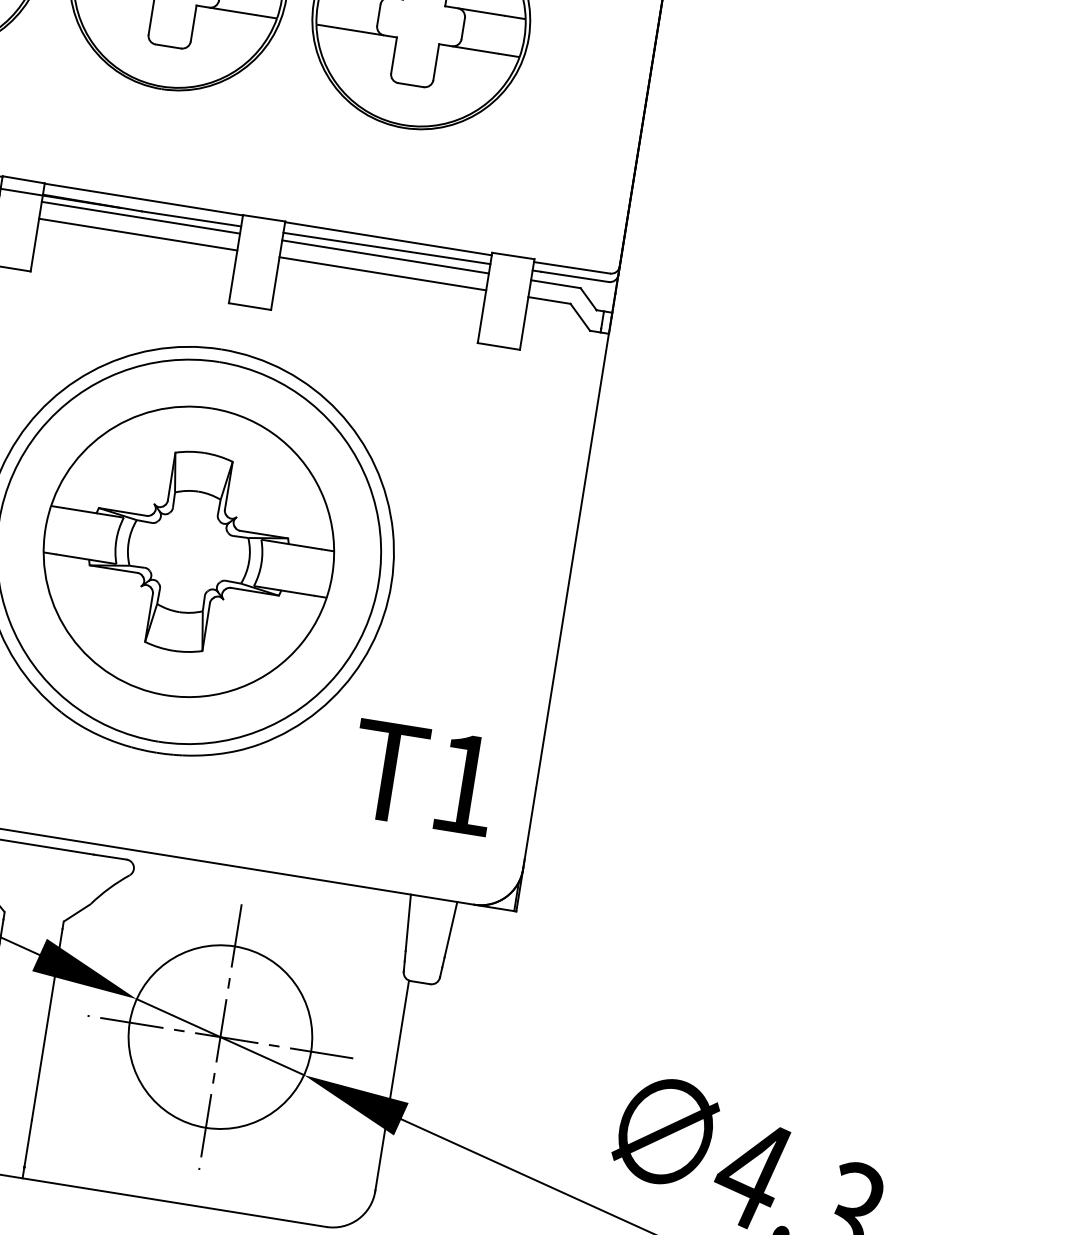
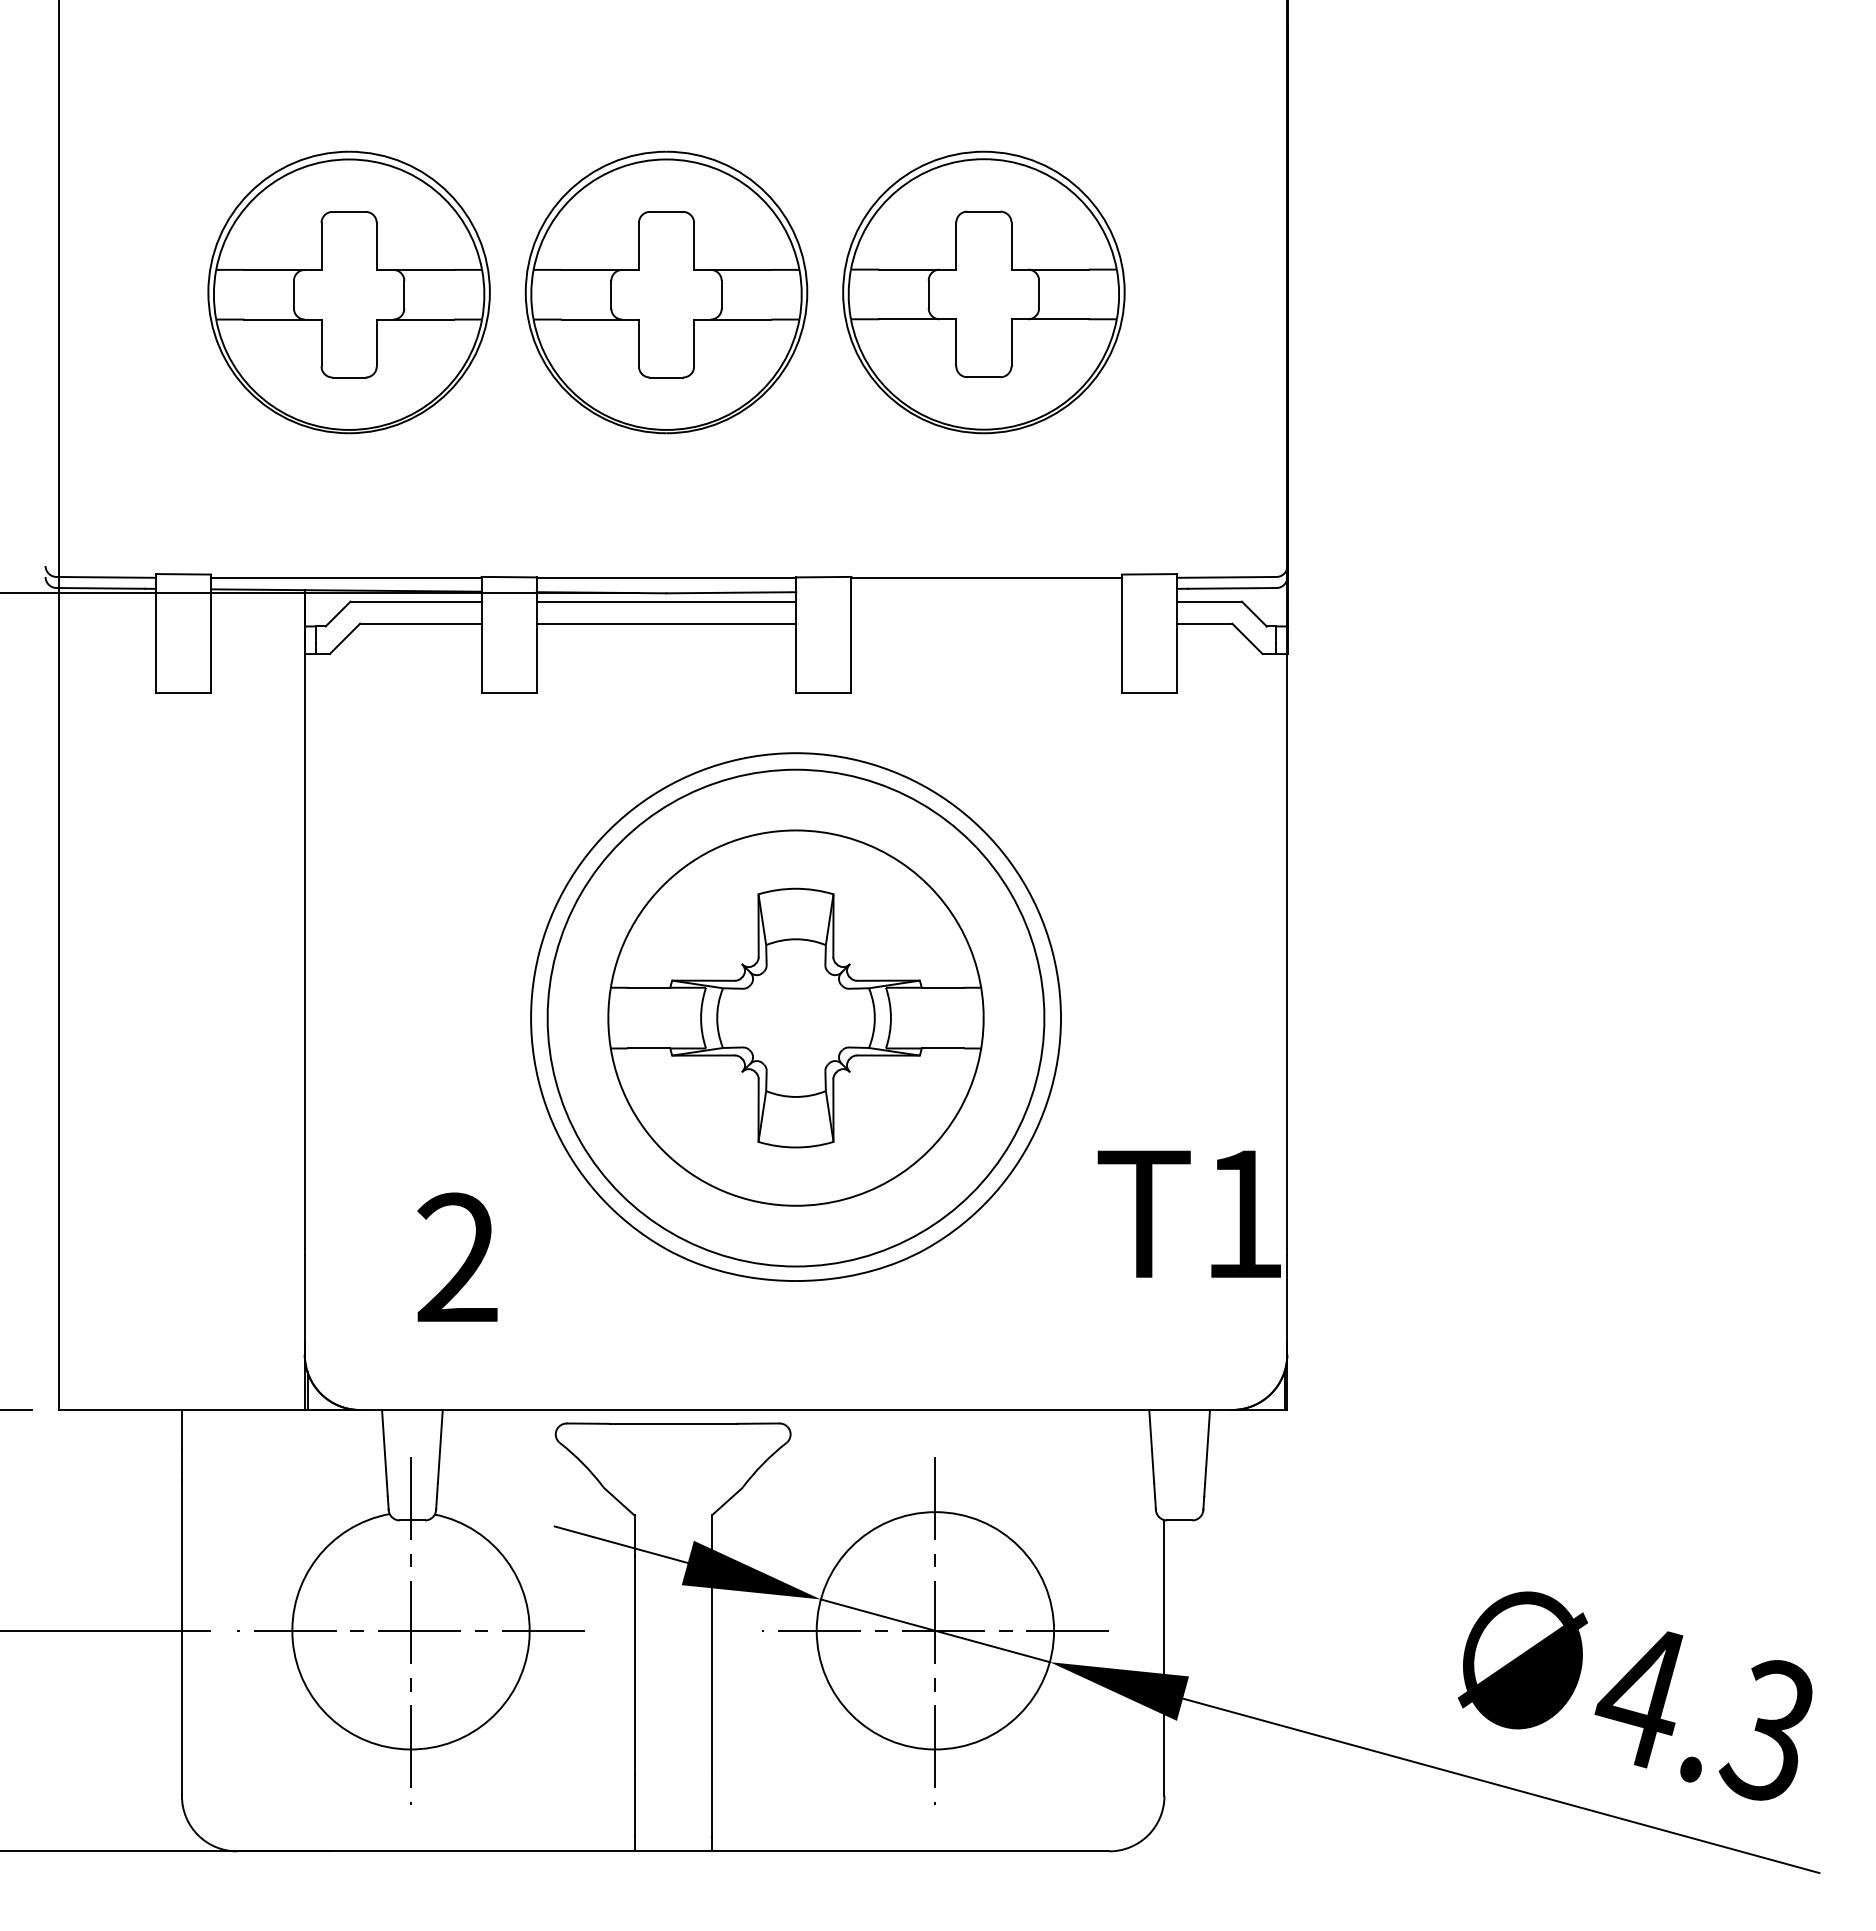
line: (386, 248) -> (986, 590), removed
line: (385, 256) -> (986, 601), removed
line: (382, 273) -> (986, 623), removed
text: (422, 776) -> (1188, 1213), moved

